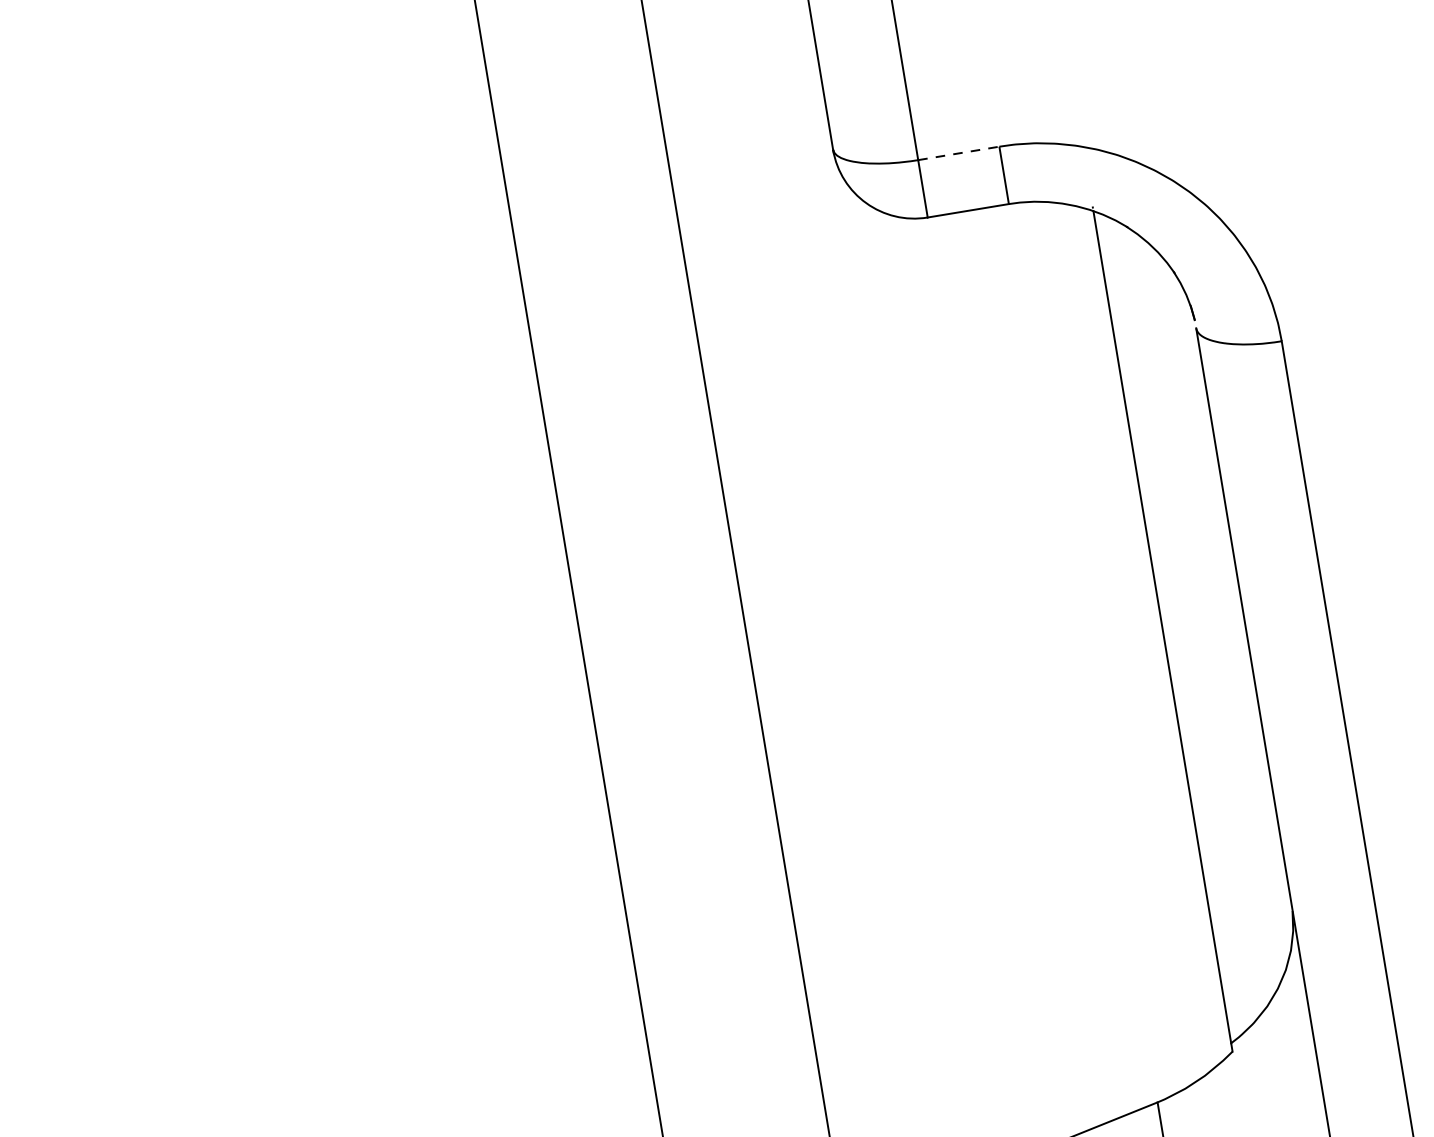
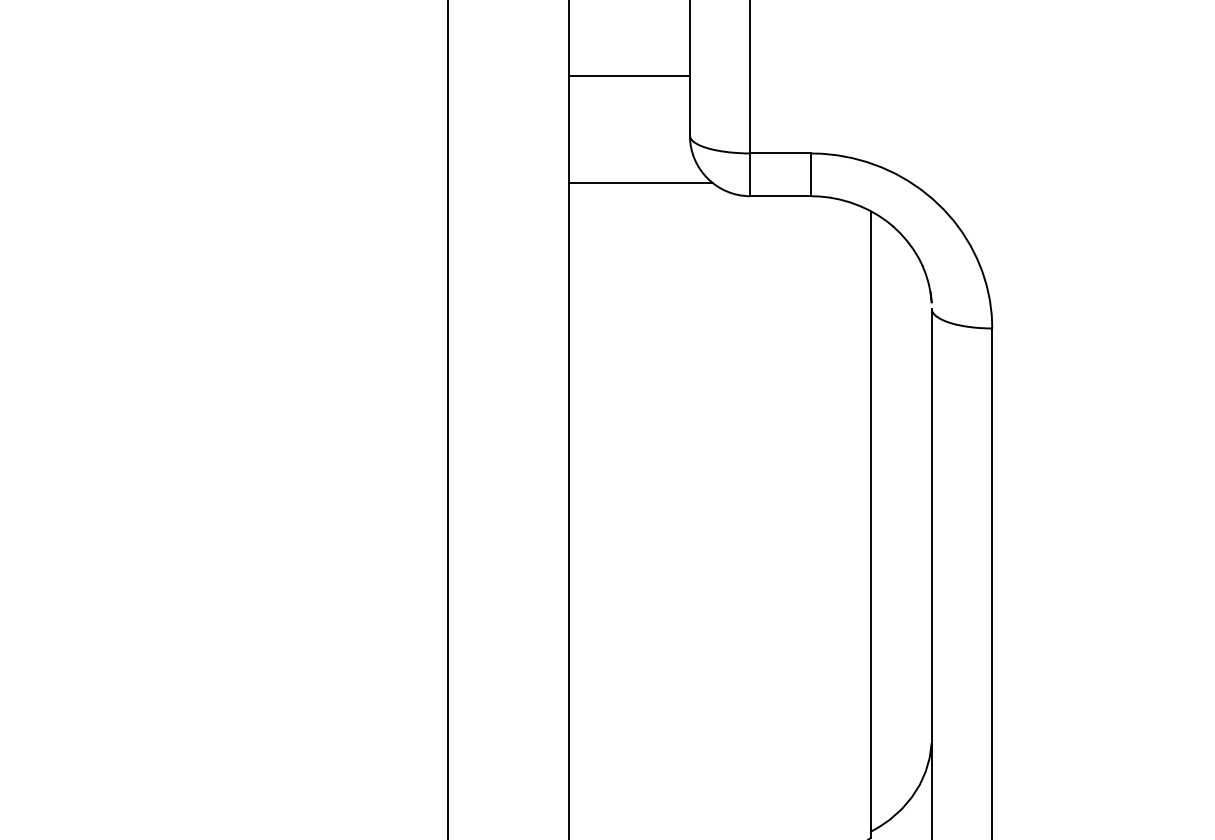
line: (738, 82) -> (629, 75), added
line: (959, 153) -> (781, 153), dashed -> solid
line: (777, 223) -> (640, 182), added

